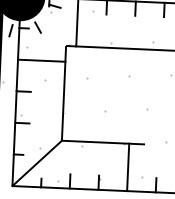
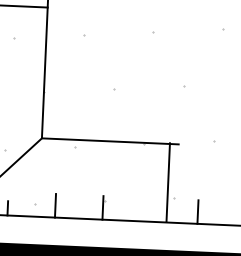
line: (128, 167) -> (168, 182), moved

